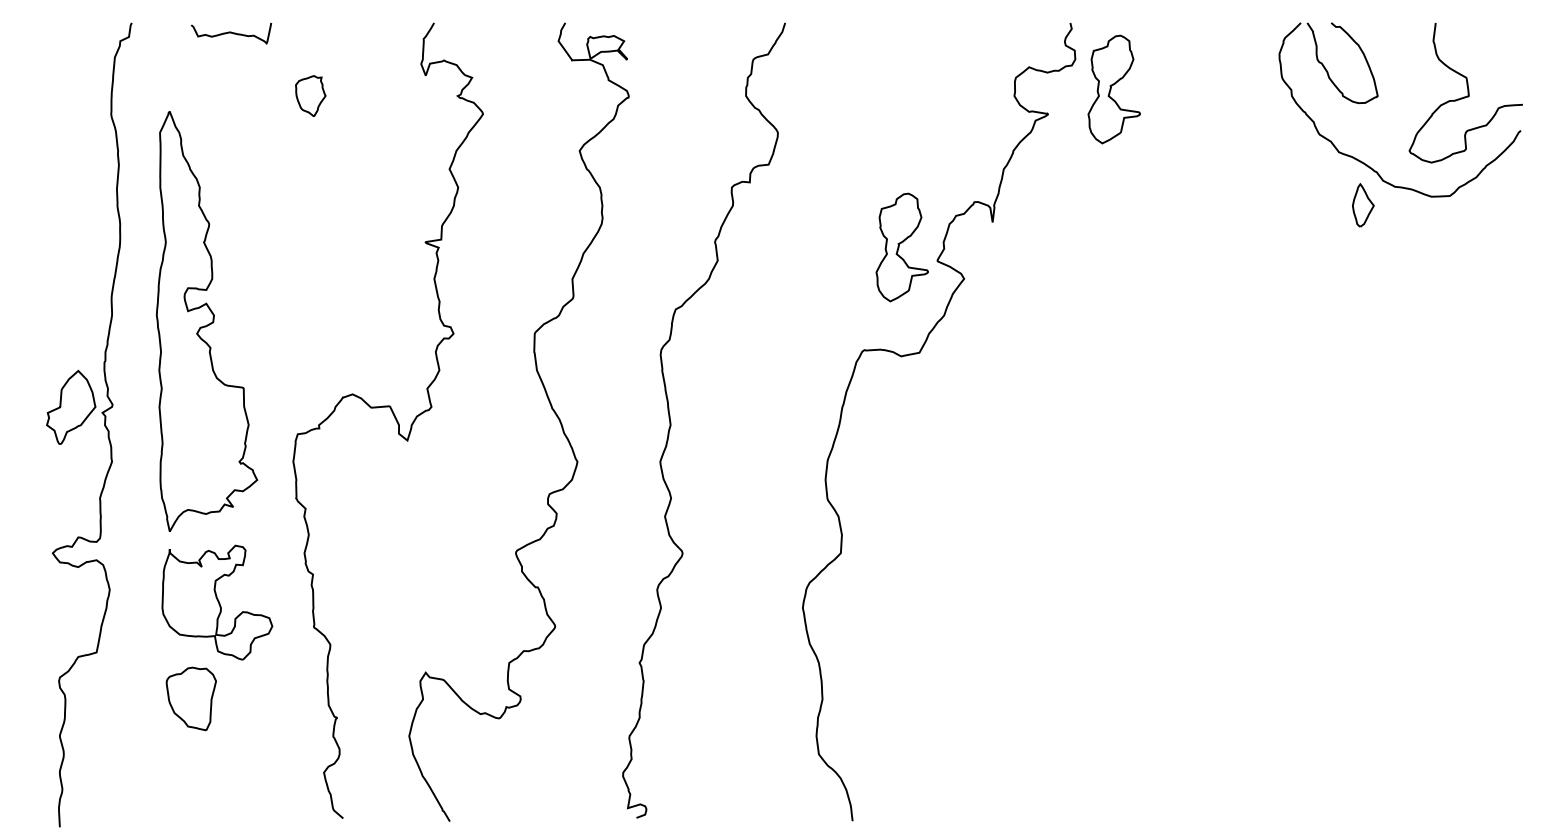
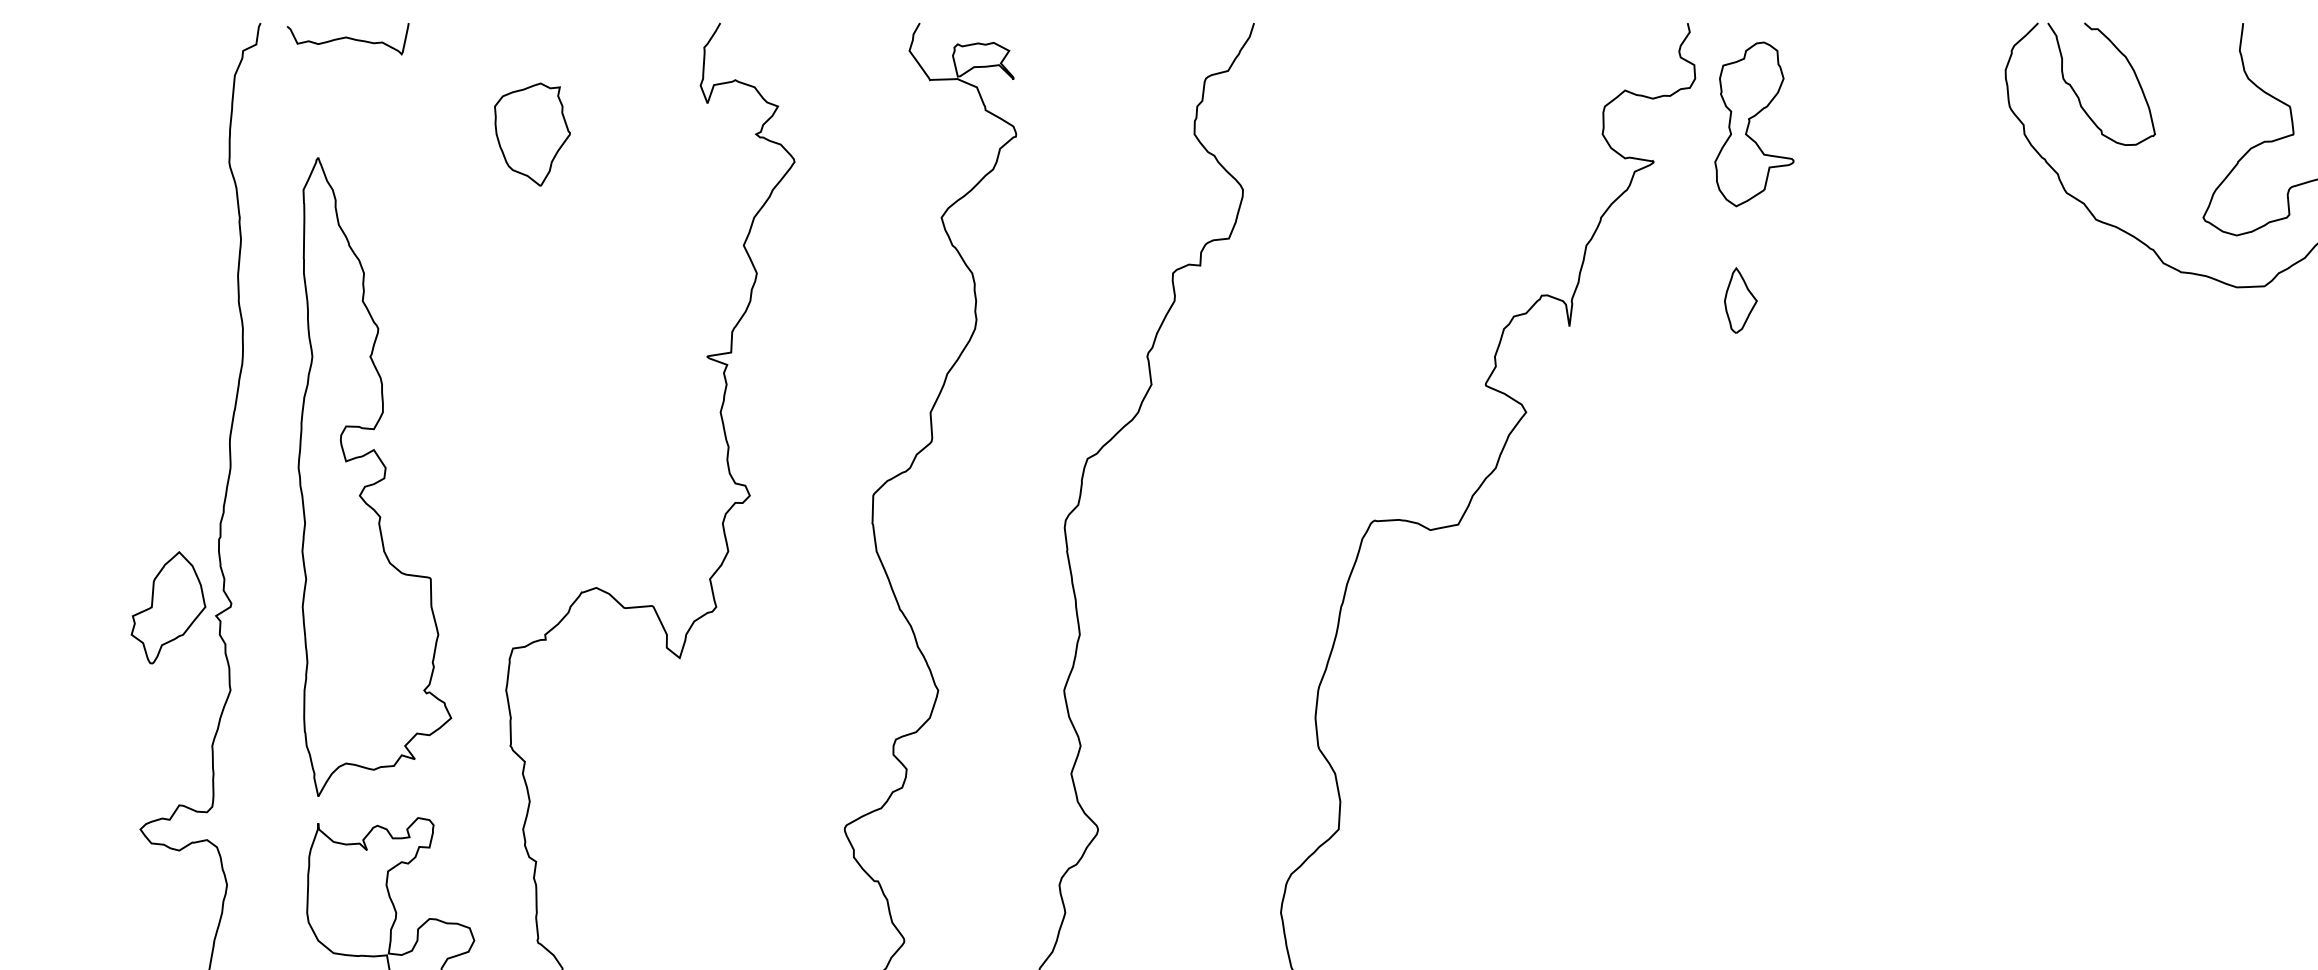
curve: (231, 33) -> (348, 39), moved
part: (310, 95) -> (532, 133), size x1.67
part: (1363, 205) -> (1741, 300), moved
part: (901, 247) -> (1430, 364), removed

